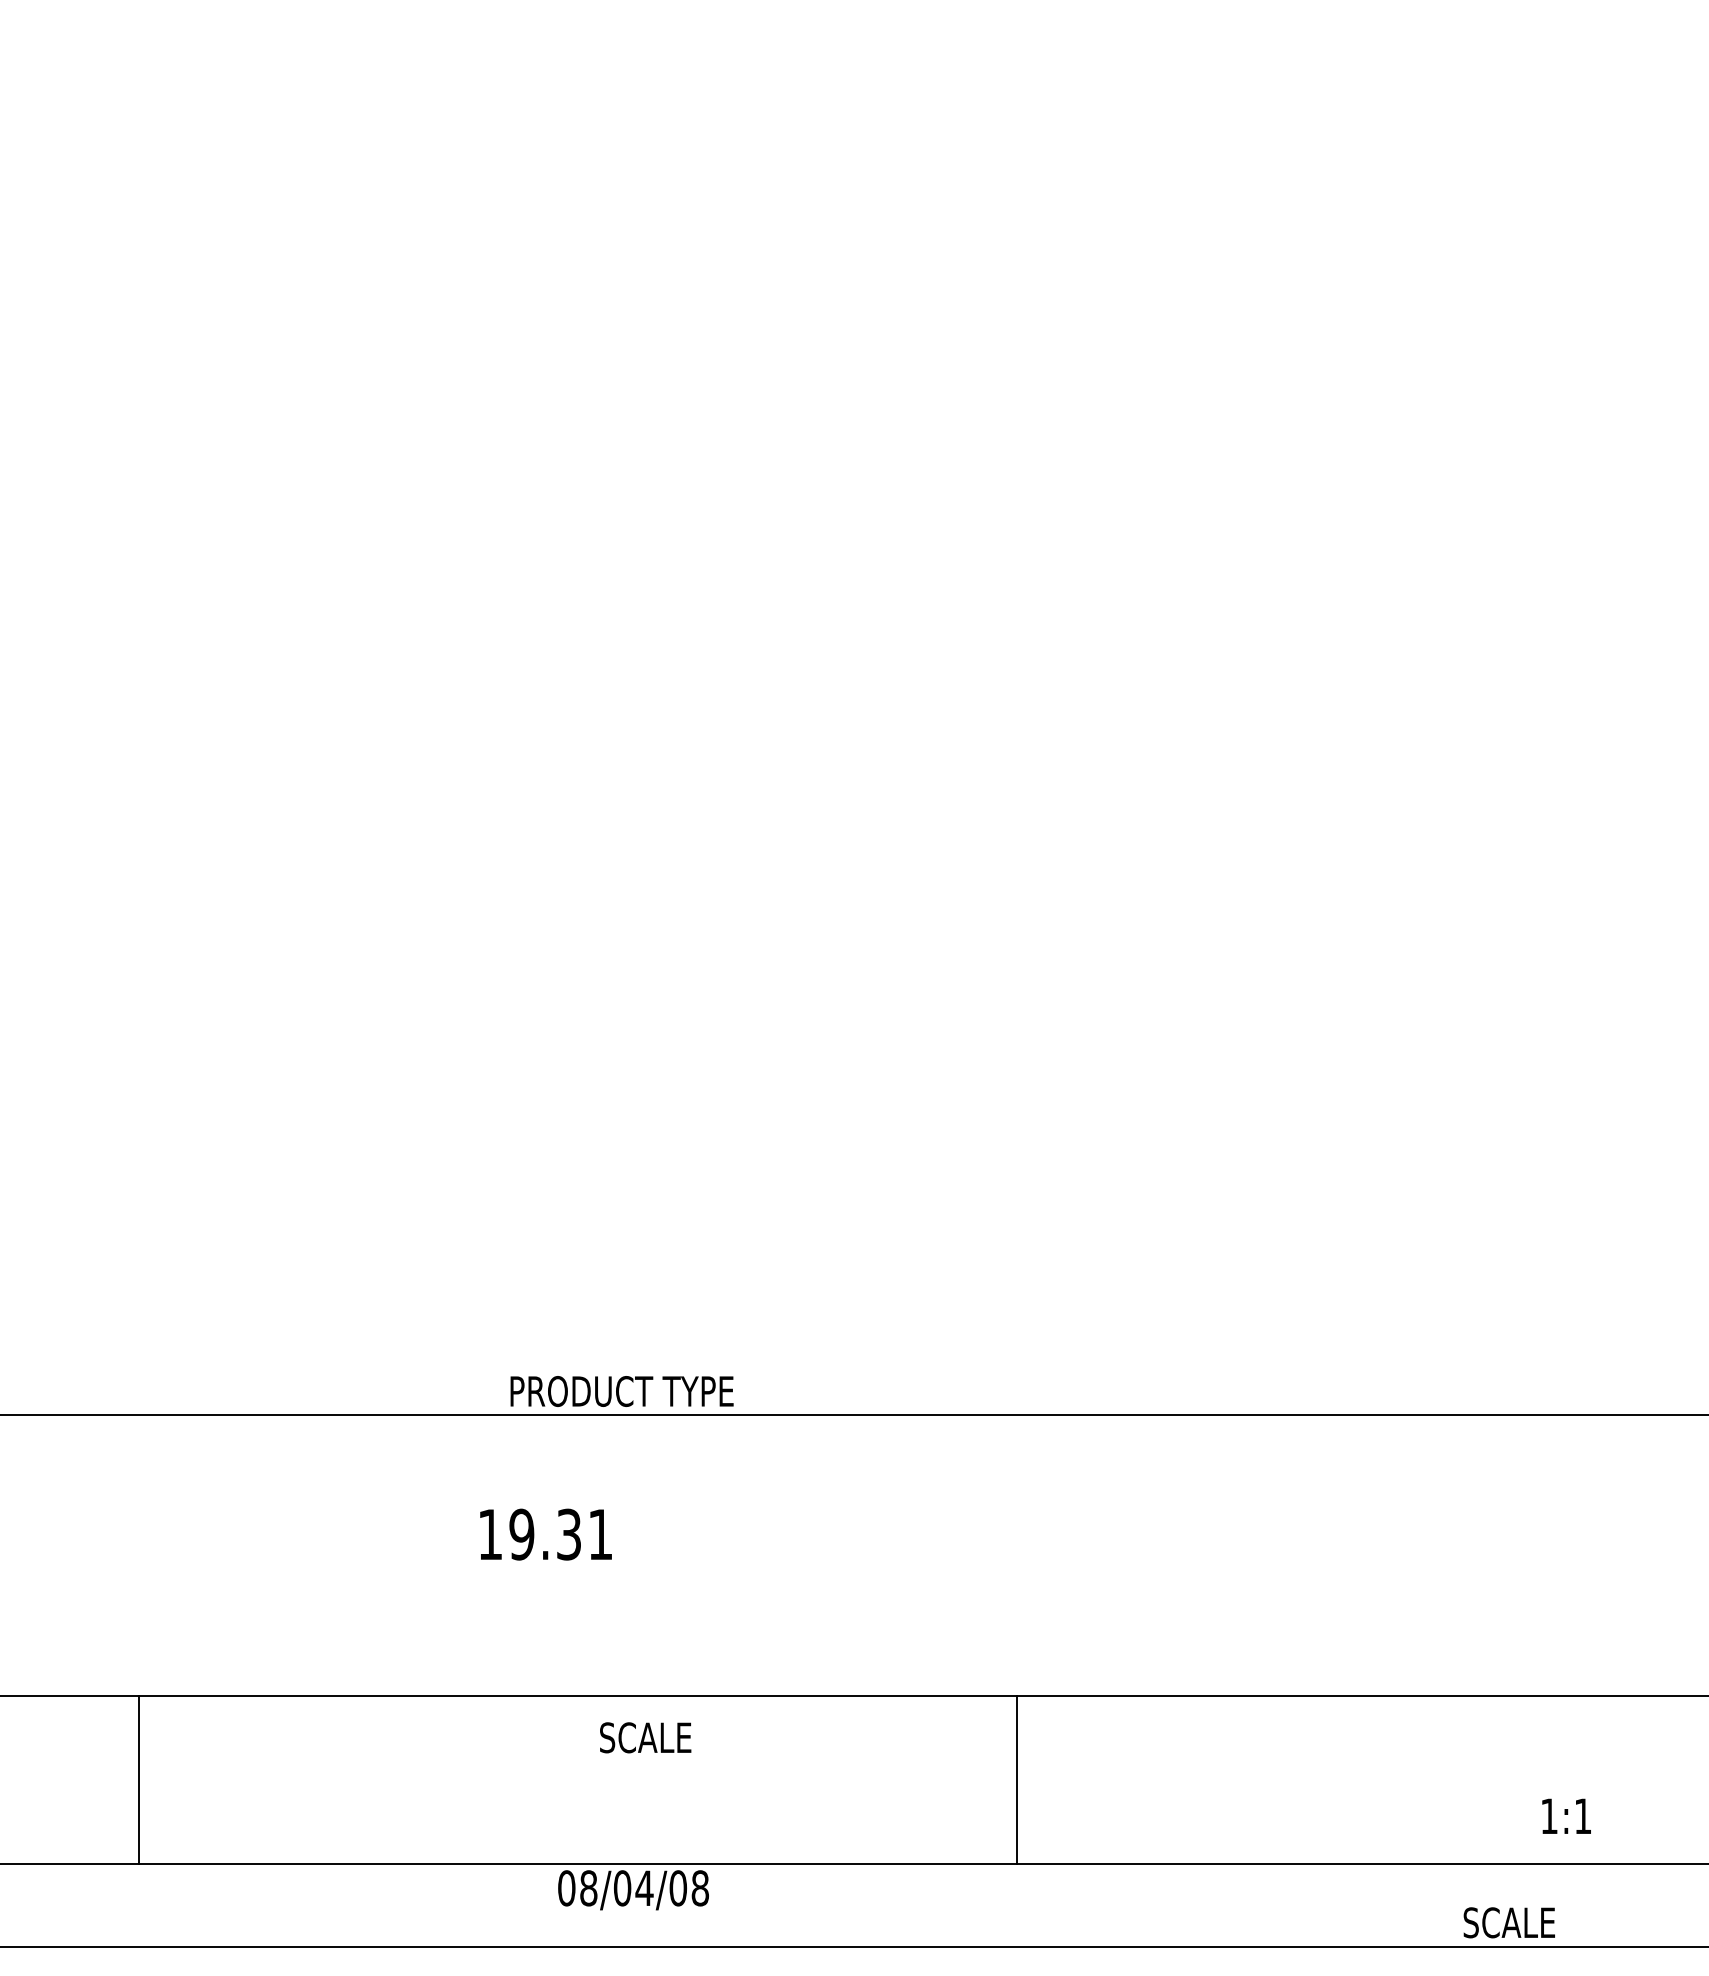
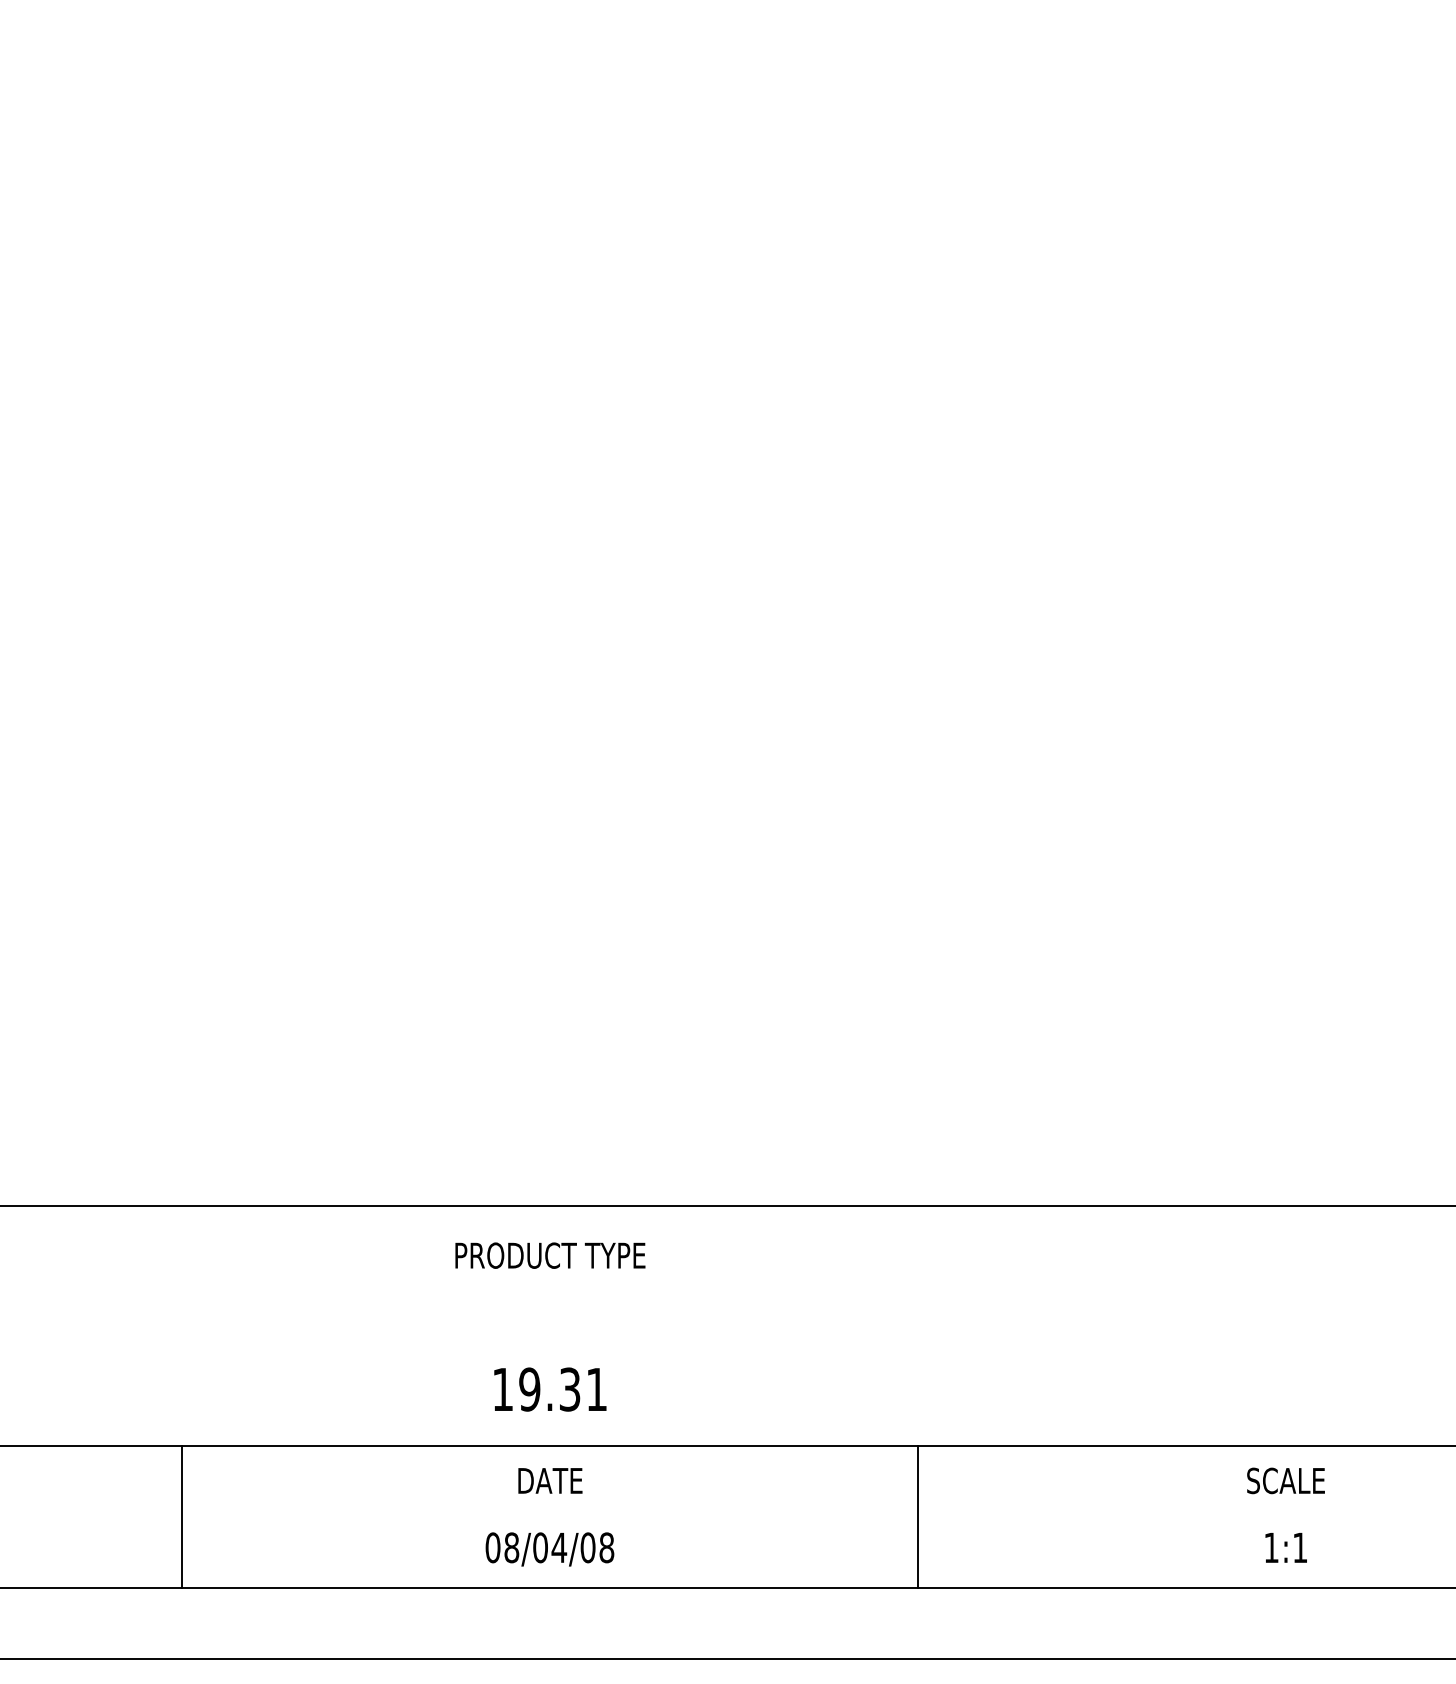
text: (621, 1391) -> (549, 1255), moved
text: (545, 1534) -> (549, 1389), moved
text: (645, 1737) -> (549, 1480), SCALE -> DATE
line: (138, 1779) -> (181, 1516), moved
line: (1017, 1779) -> (918, 1516), moved
text: (1566, 1815) -> (1286, 1547), moved
text: (633, 1890) -> (549, 1549), moved
text: (1508, 1922) -> (1285, 1480), moved

